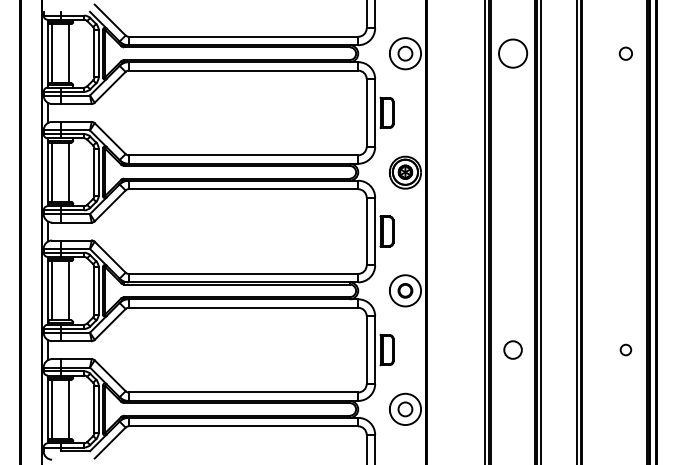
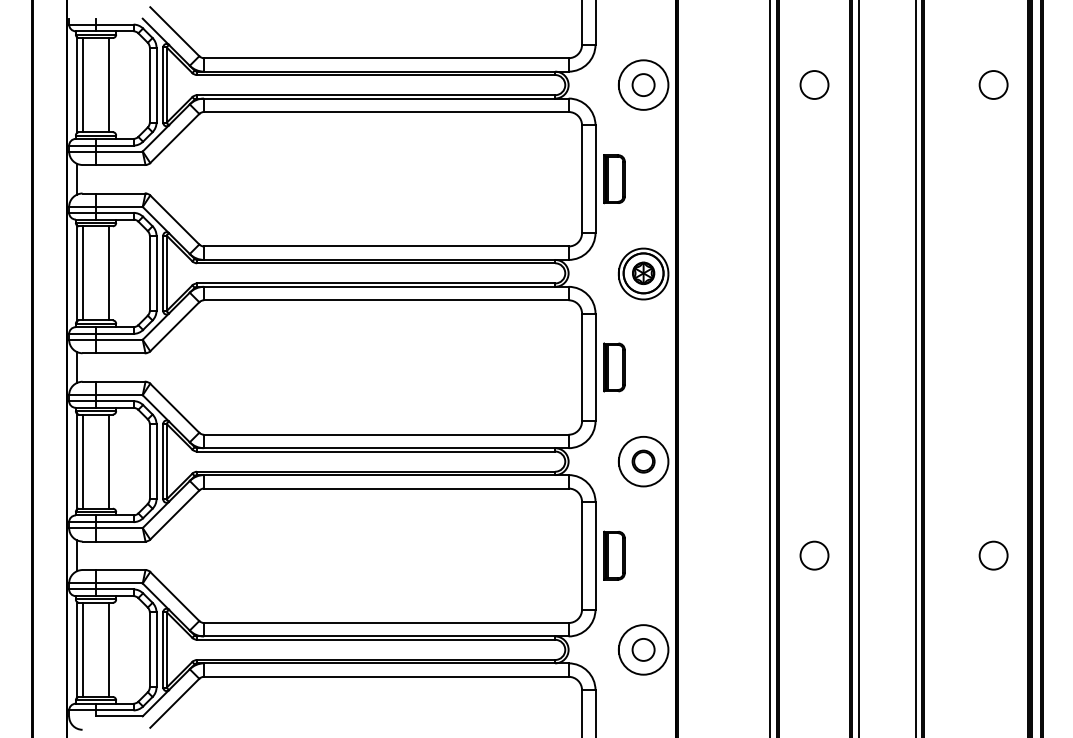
circle: (512, 53) -> (813, 84), size x0.62
circle: (625, 53) -> (992, 84), size x1.43
circle: (625, 349) -> (992, 554), size x1.67

